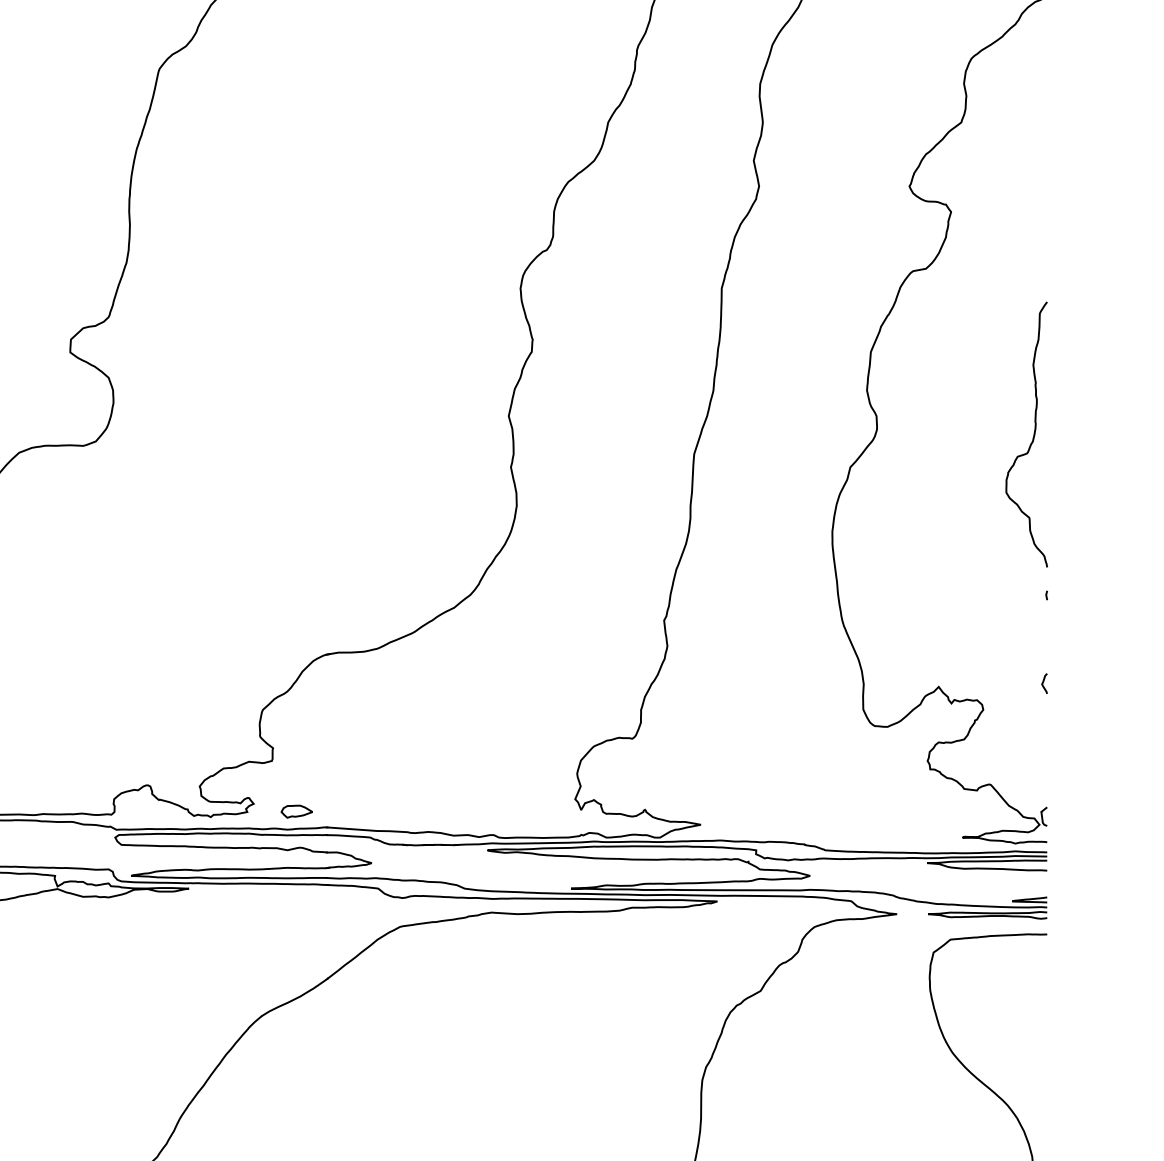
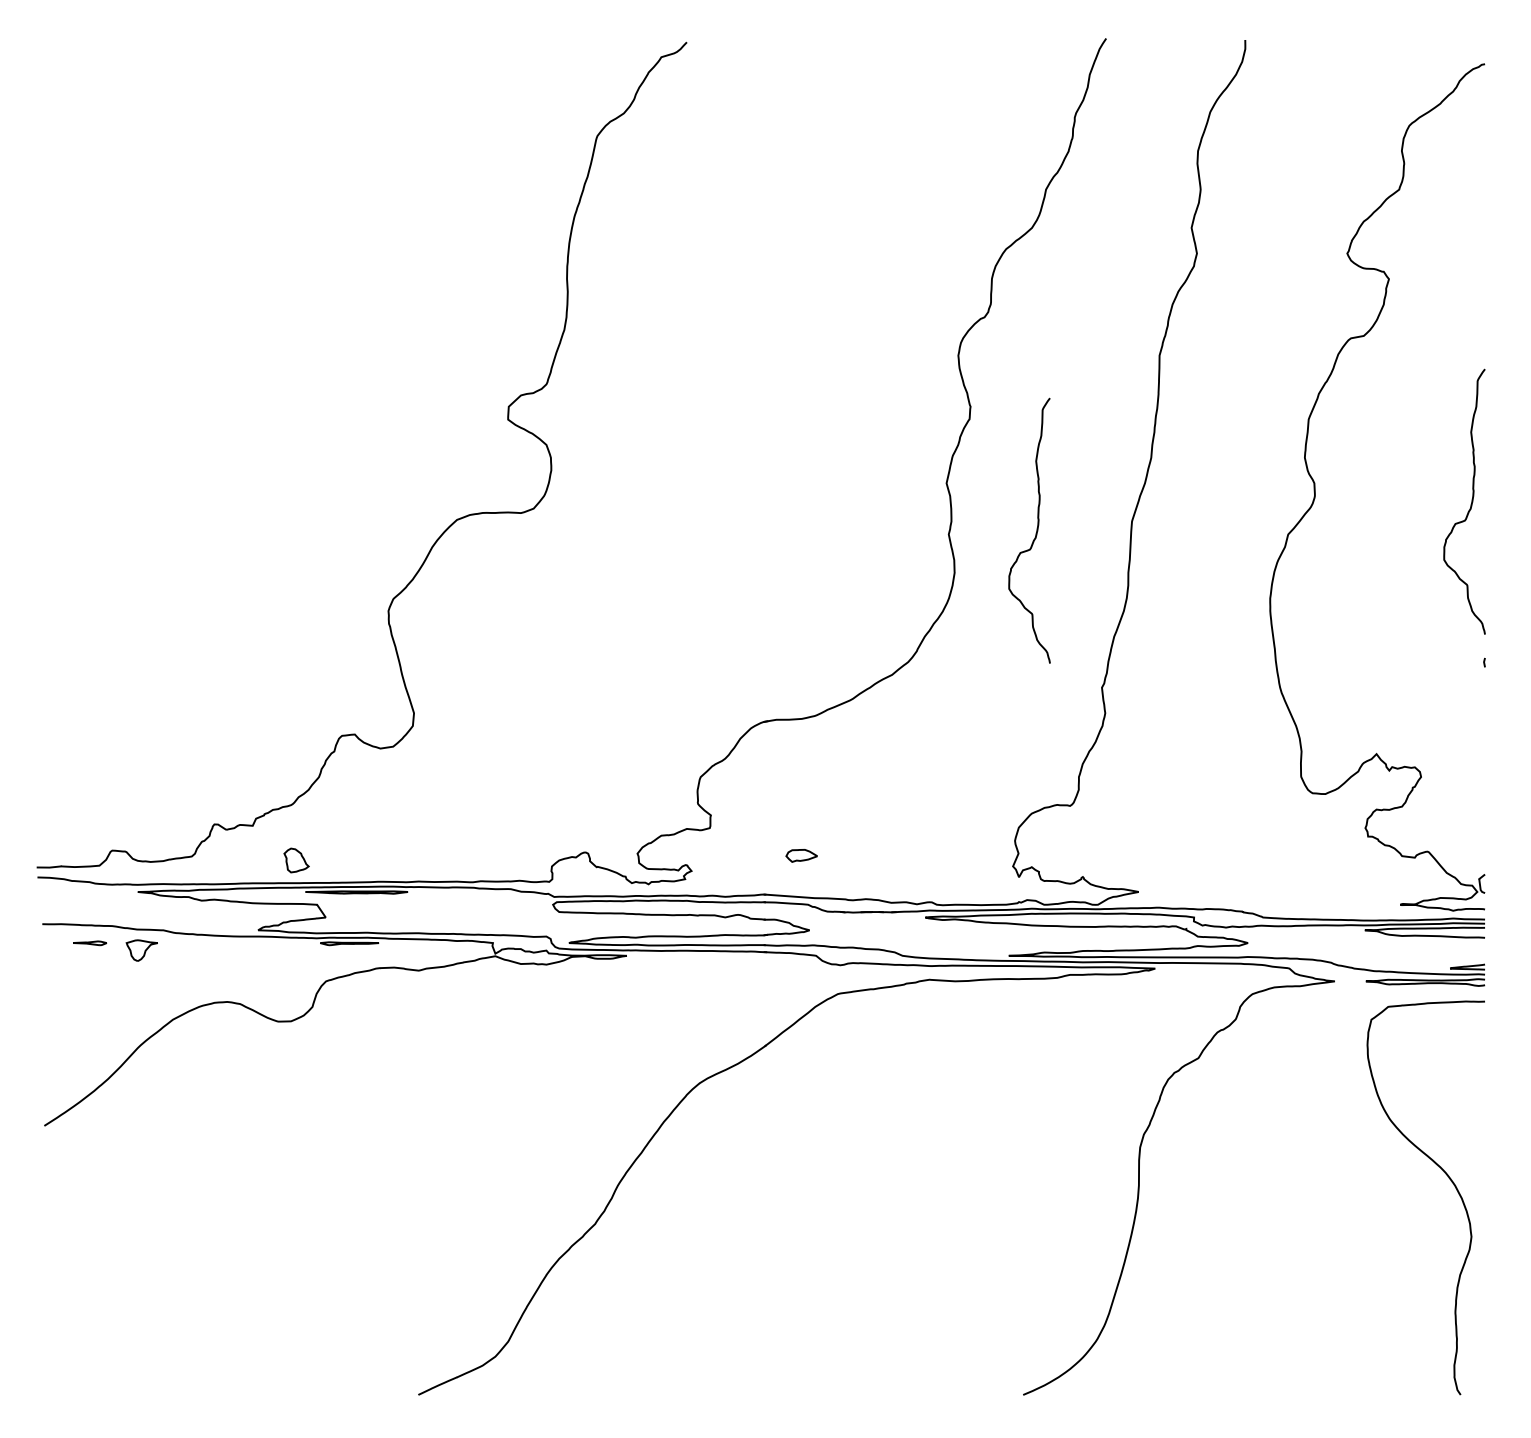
curve: (597, 466) -> (1035, 533), added
curve: (1043, 683) -> (1481, 750), removed
part: (296, 811) -> (801, 855), moved

